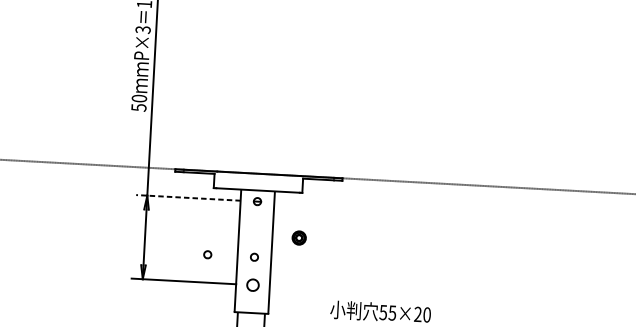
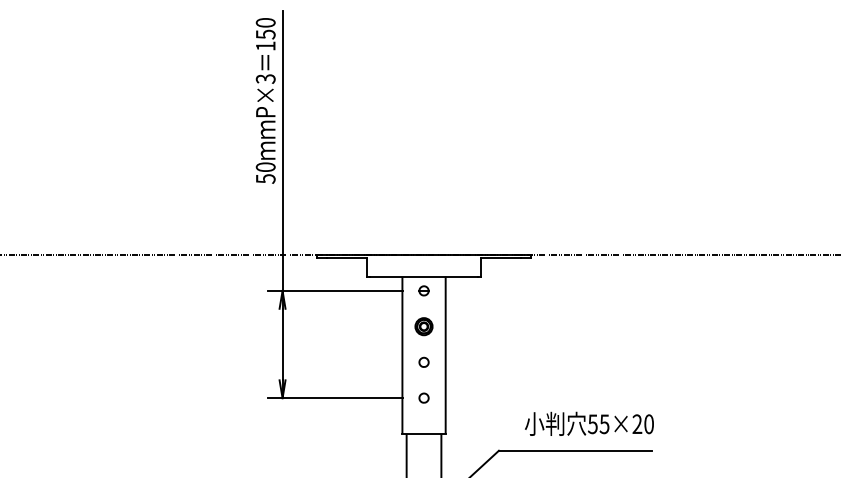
line: (187, 197) -> (334, 290), dashed -> solid
part: (298, 237) -> (423, 326), moved
part: (207, 254) -> (363, 361), removed
part: (252, 284) -> (423, 397), size x0.62

